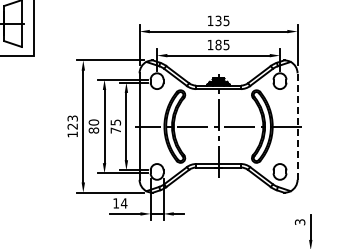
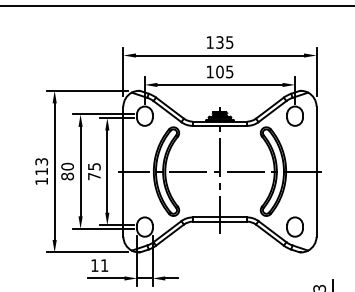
text: (218, 44) -> (219, 71), 185 -> 105
text: (72, 126) -> (41, 171), 123 -> 113
line: (297, 126) -> (316, 171), dashed -> solid
text: (123, 203) -> (103, 265), 14 -> 11

